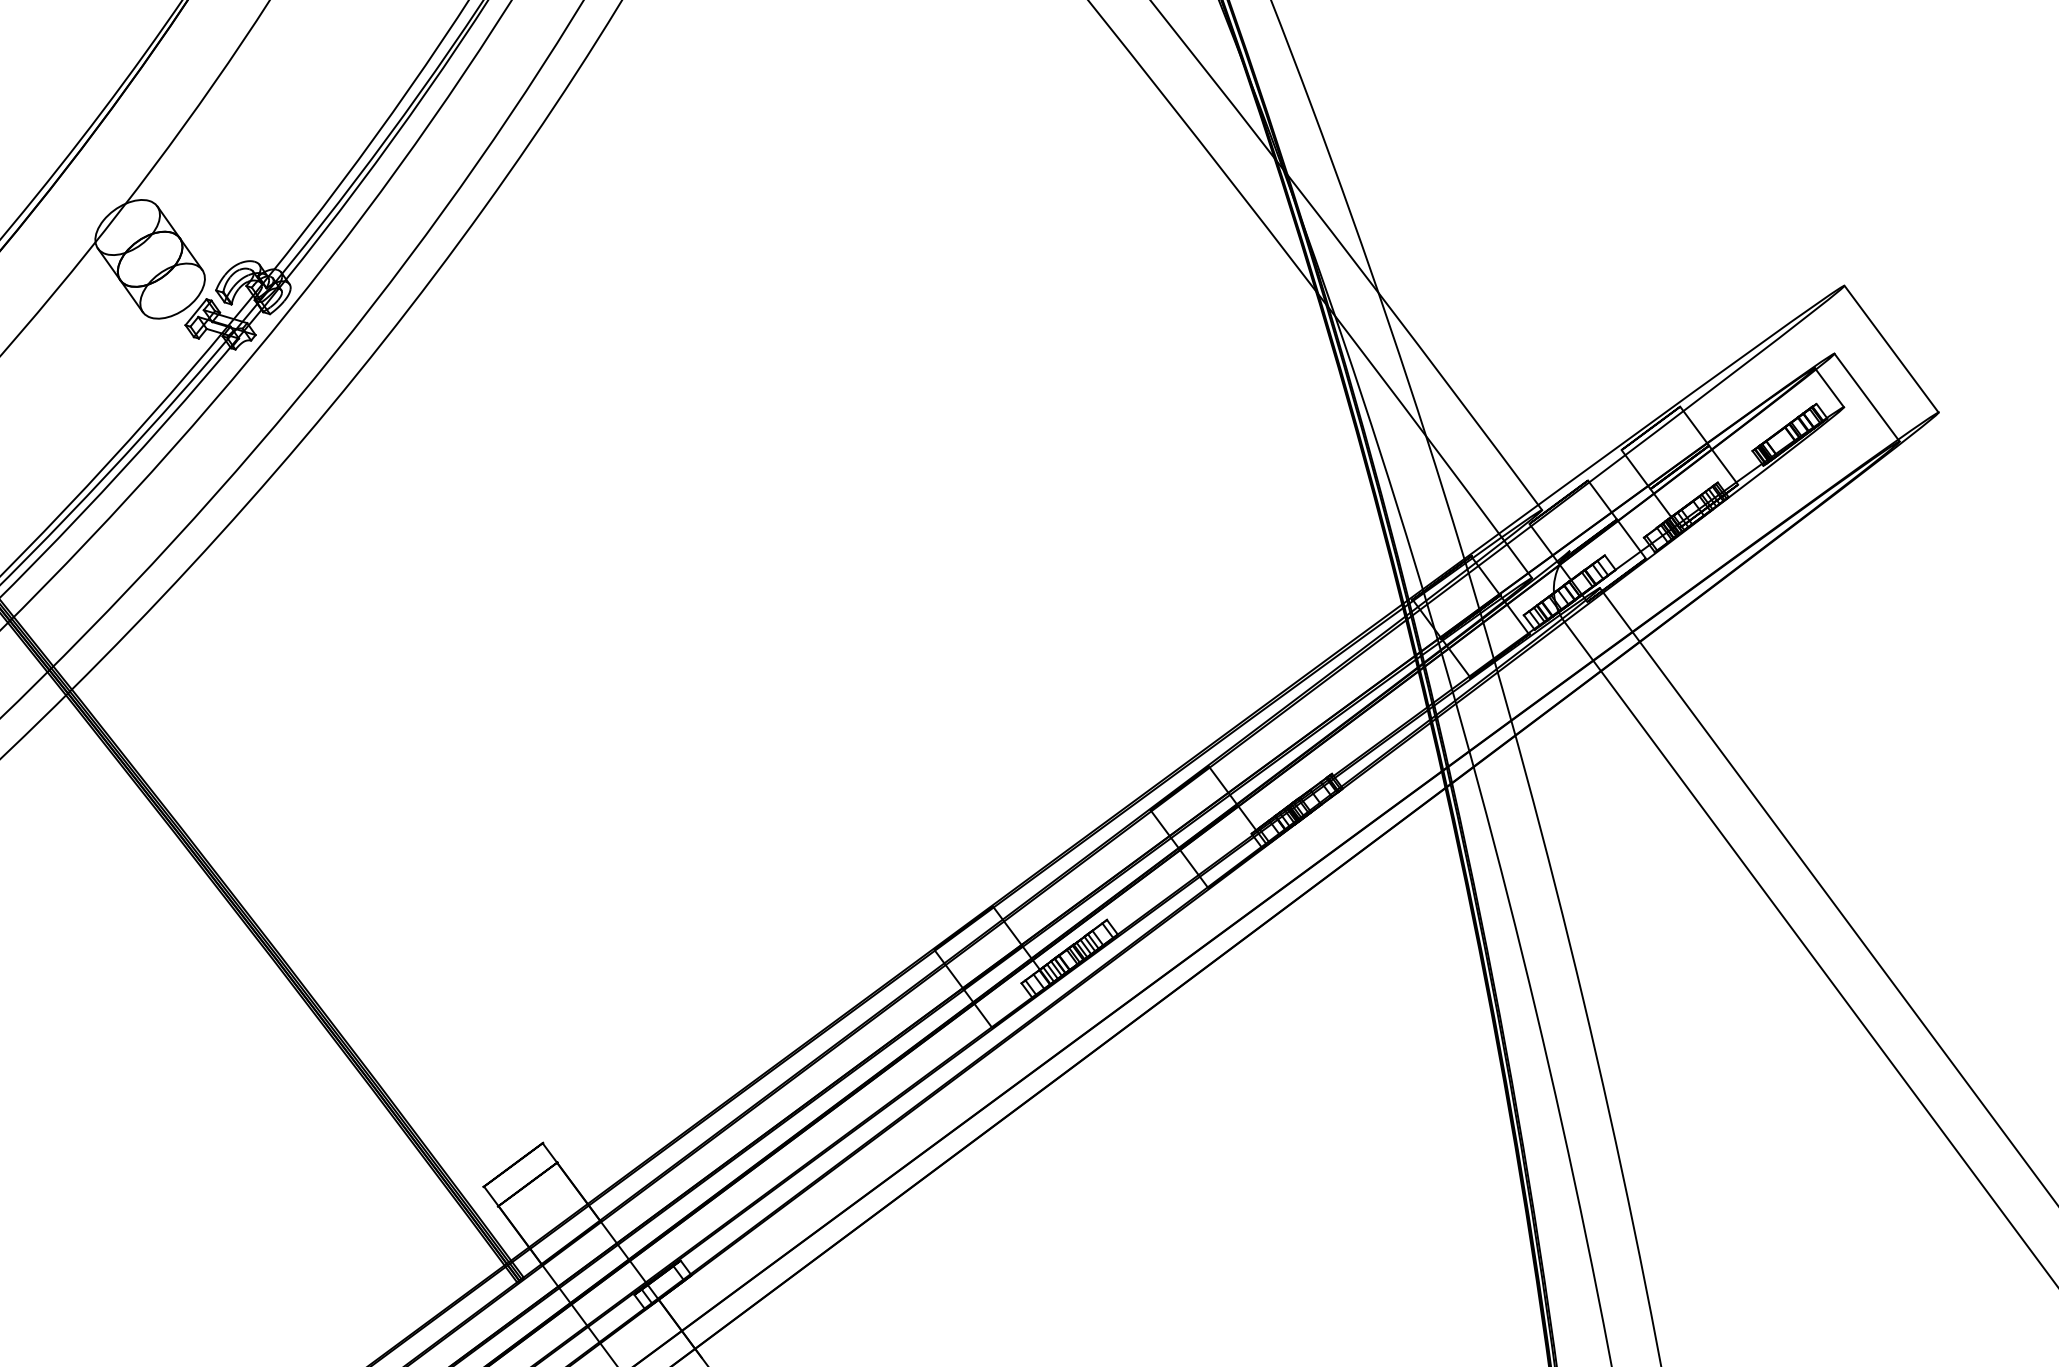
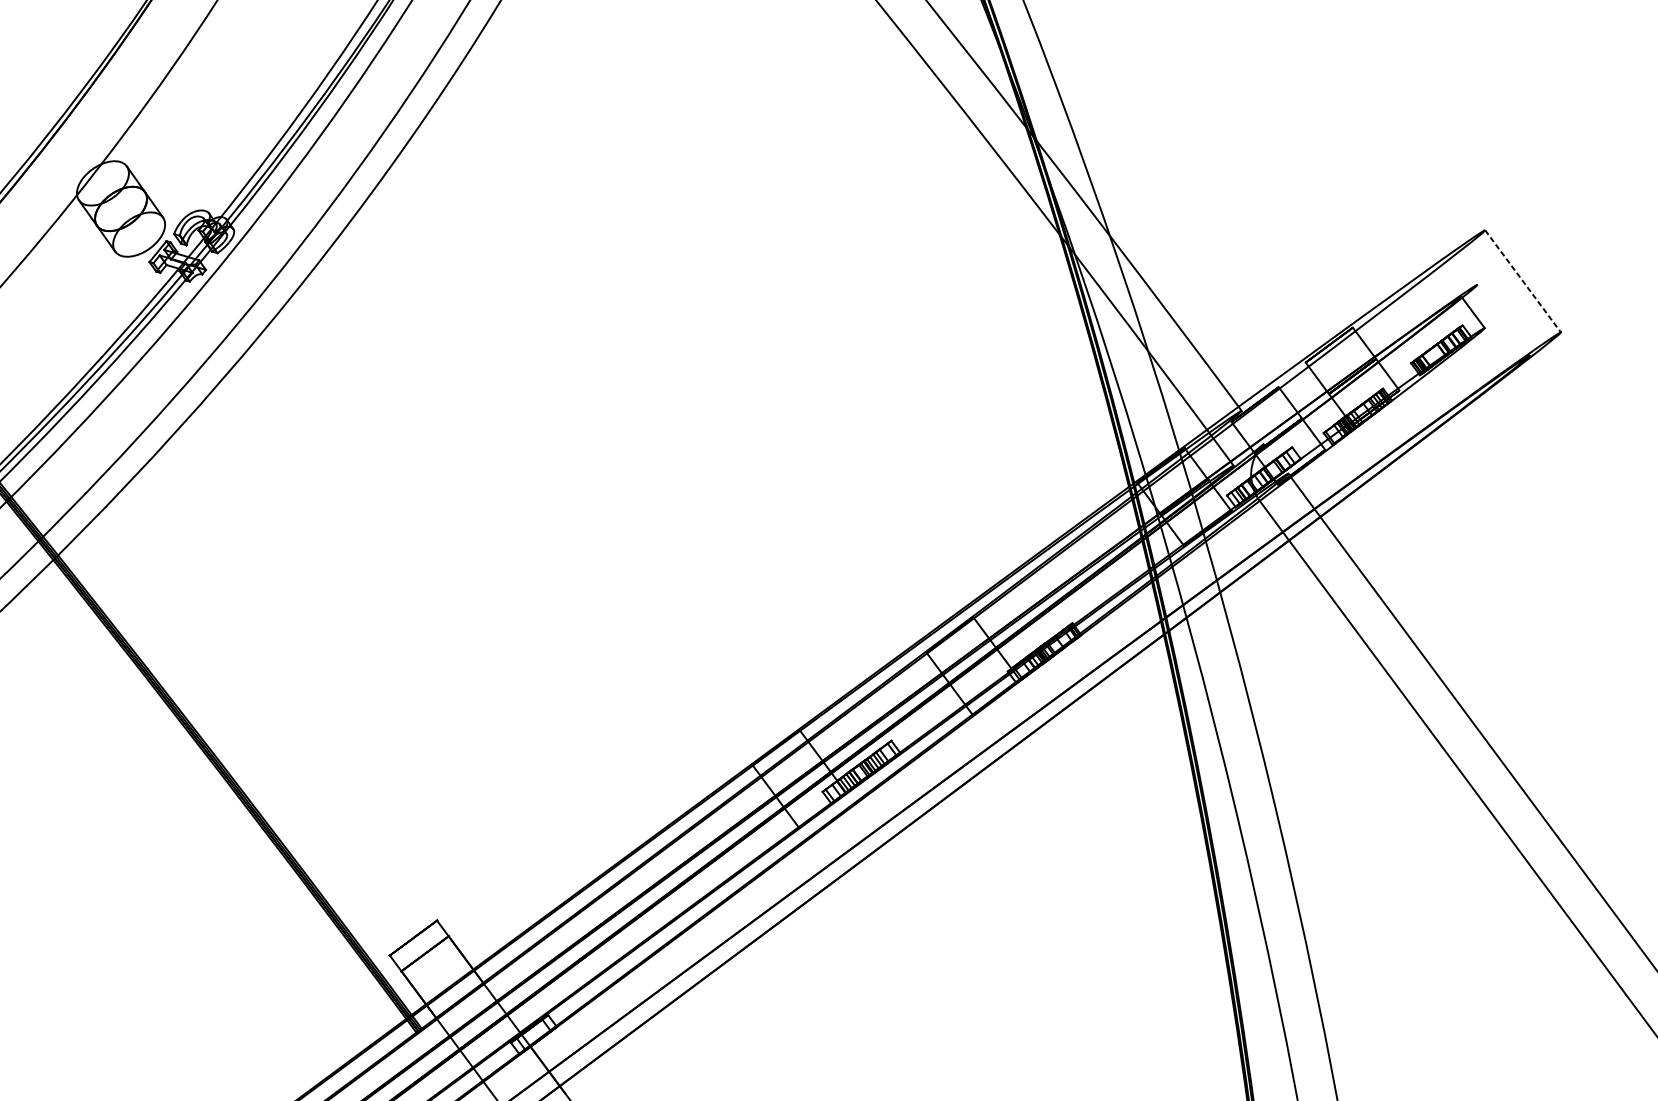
line: (1891, 349) -> (1522, 281), solid -> dashed
line: (1866, 397) -> (1502, 320), removed

